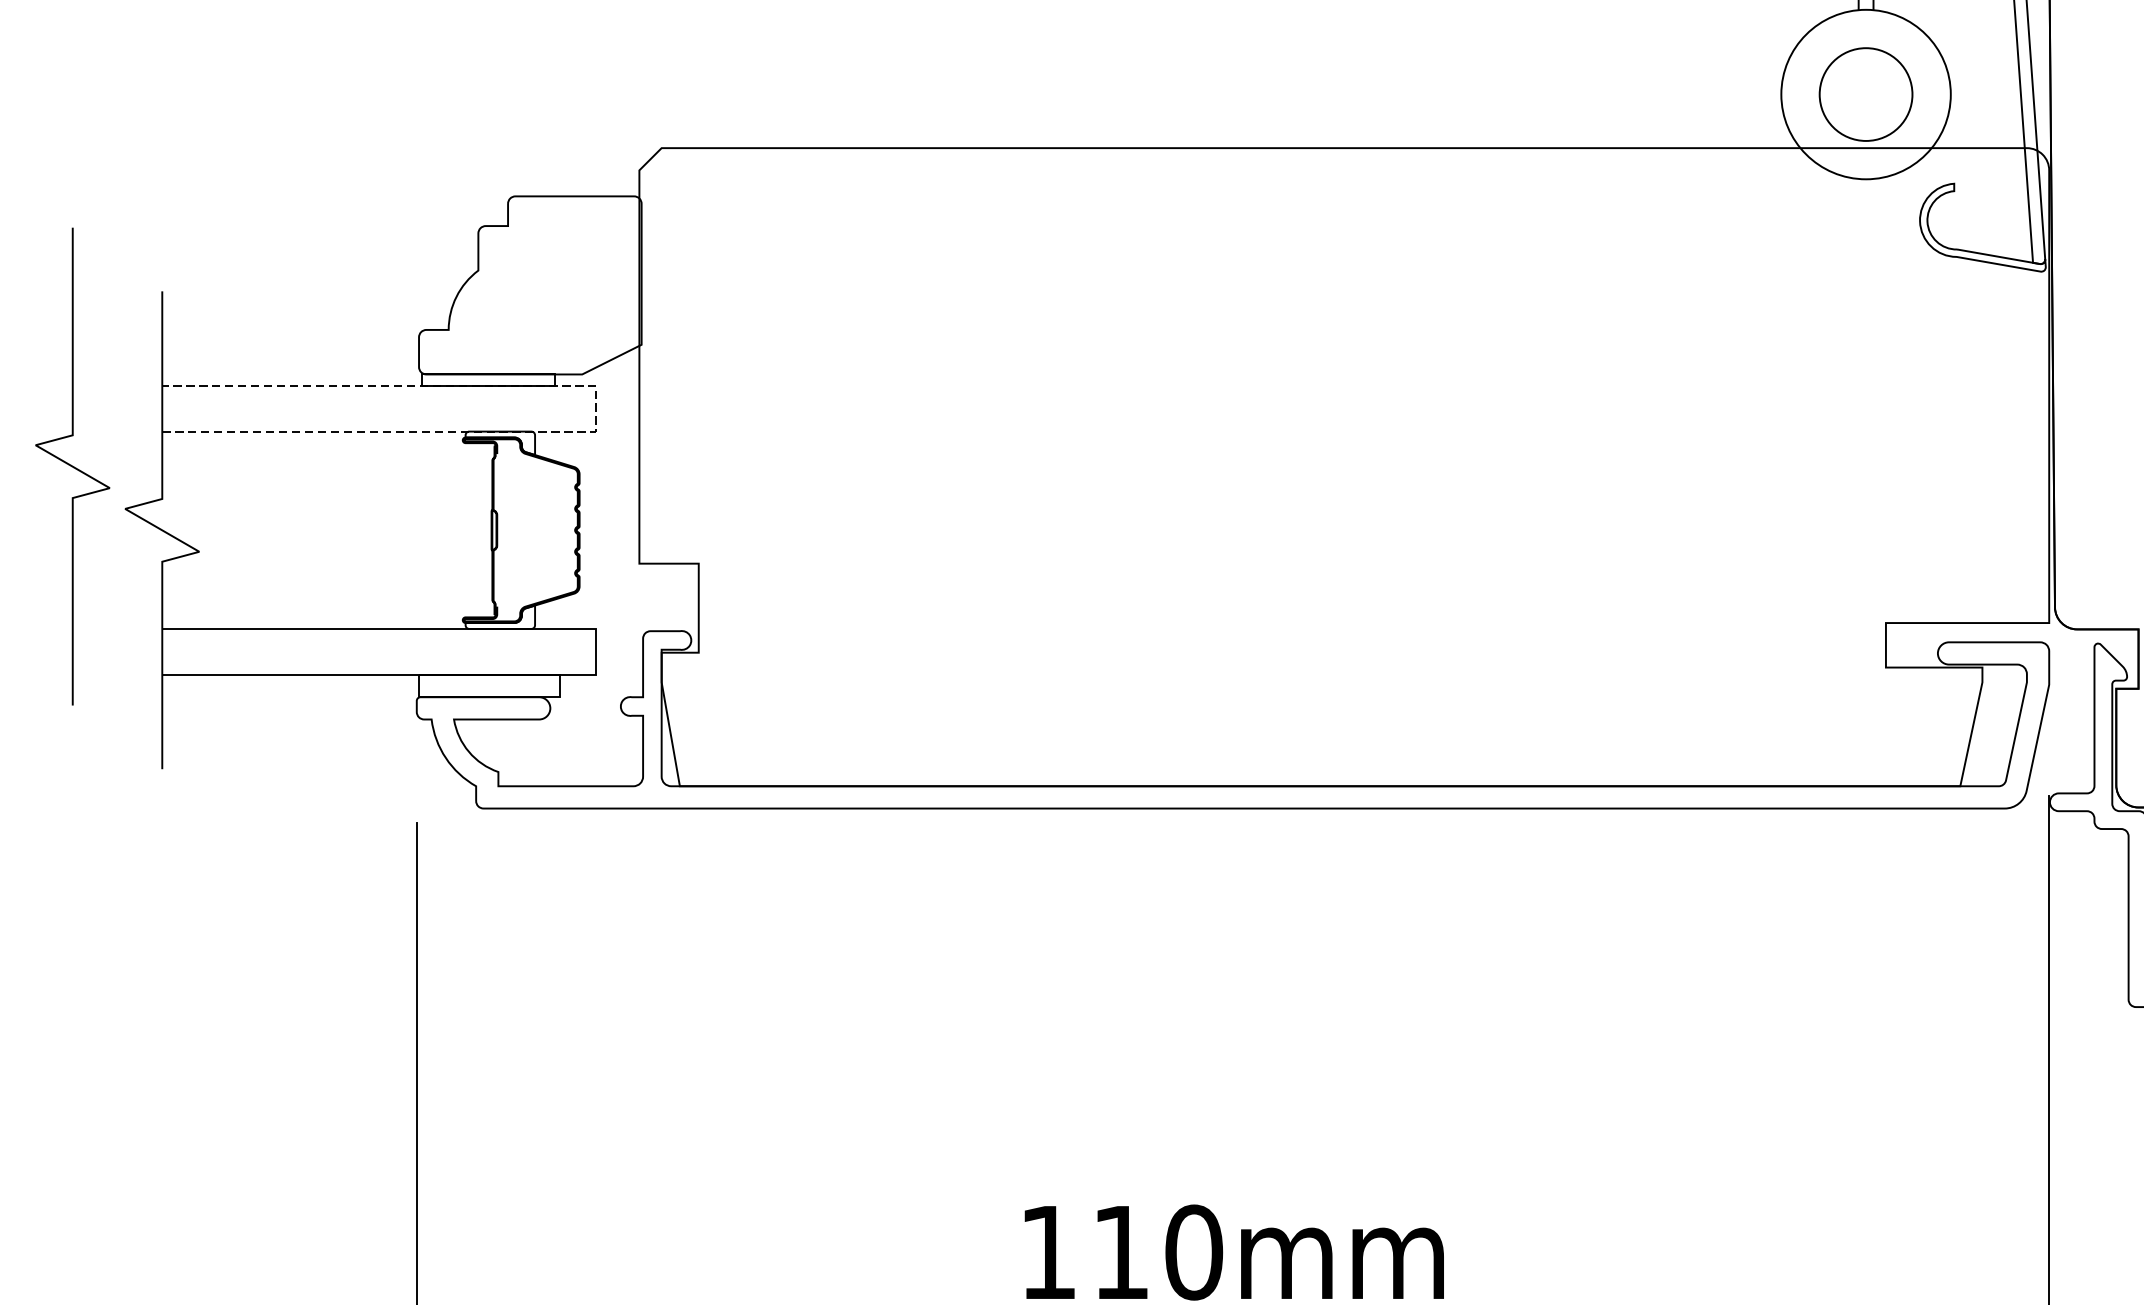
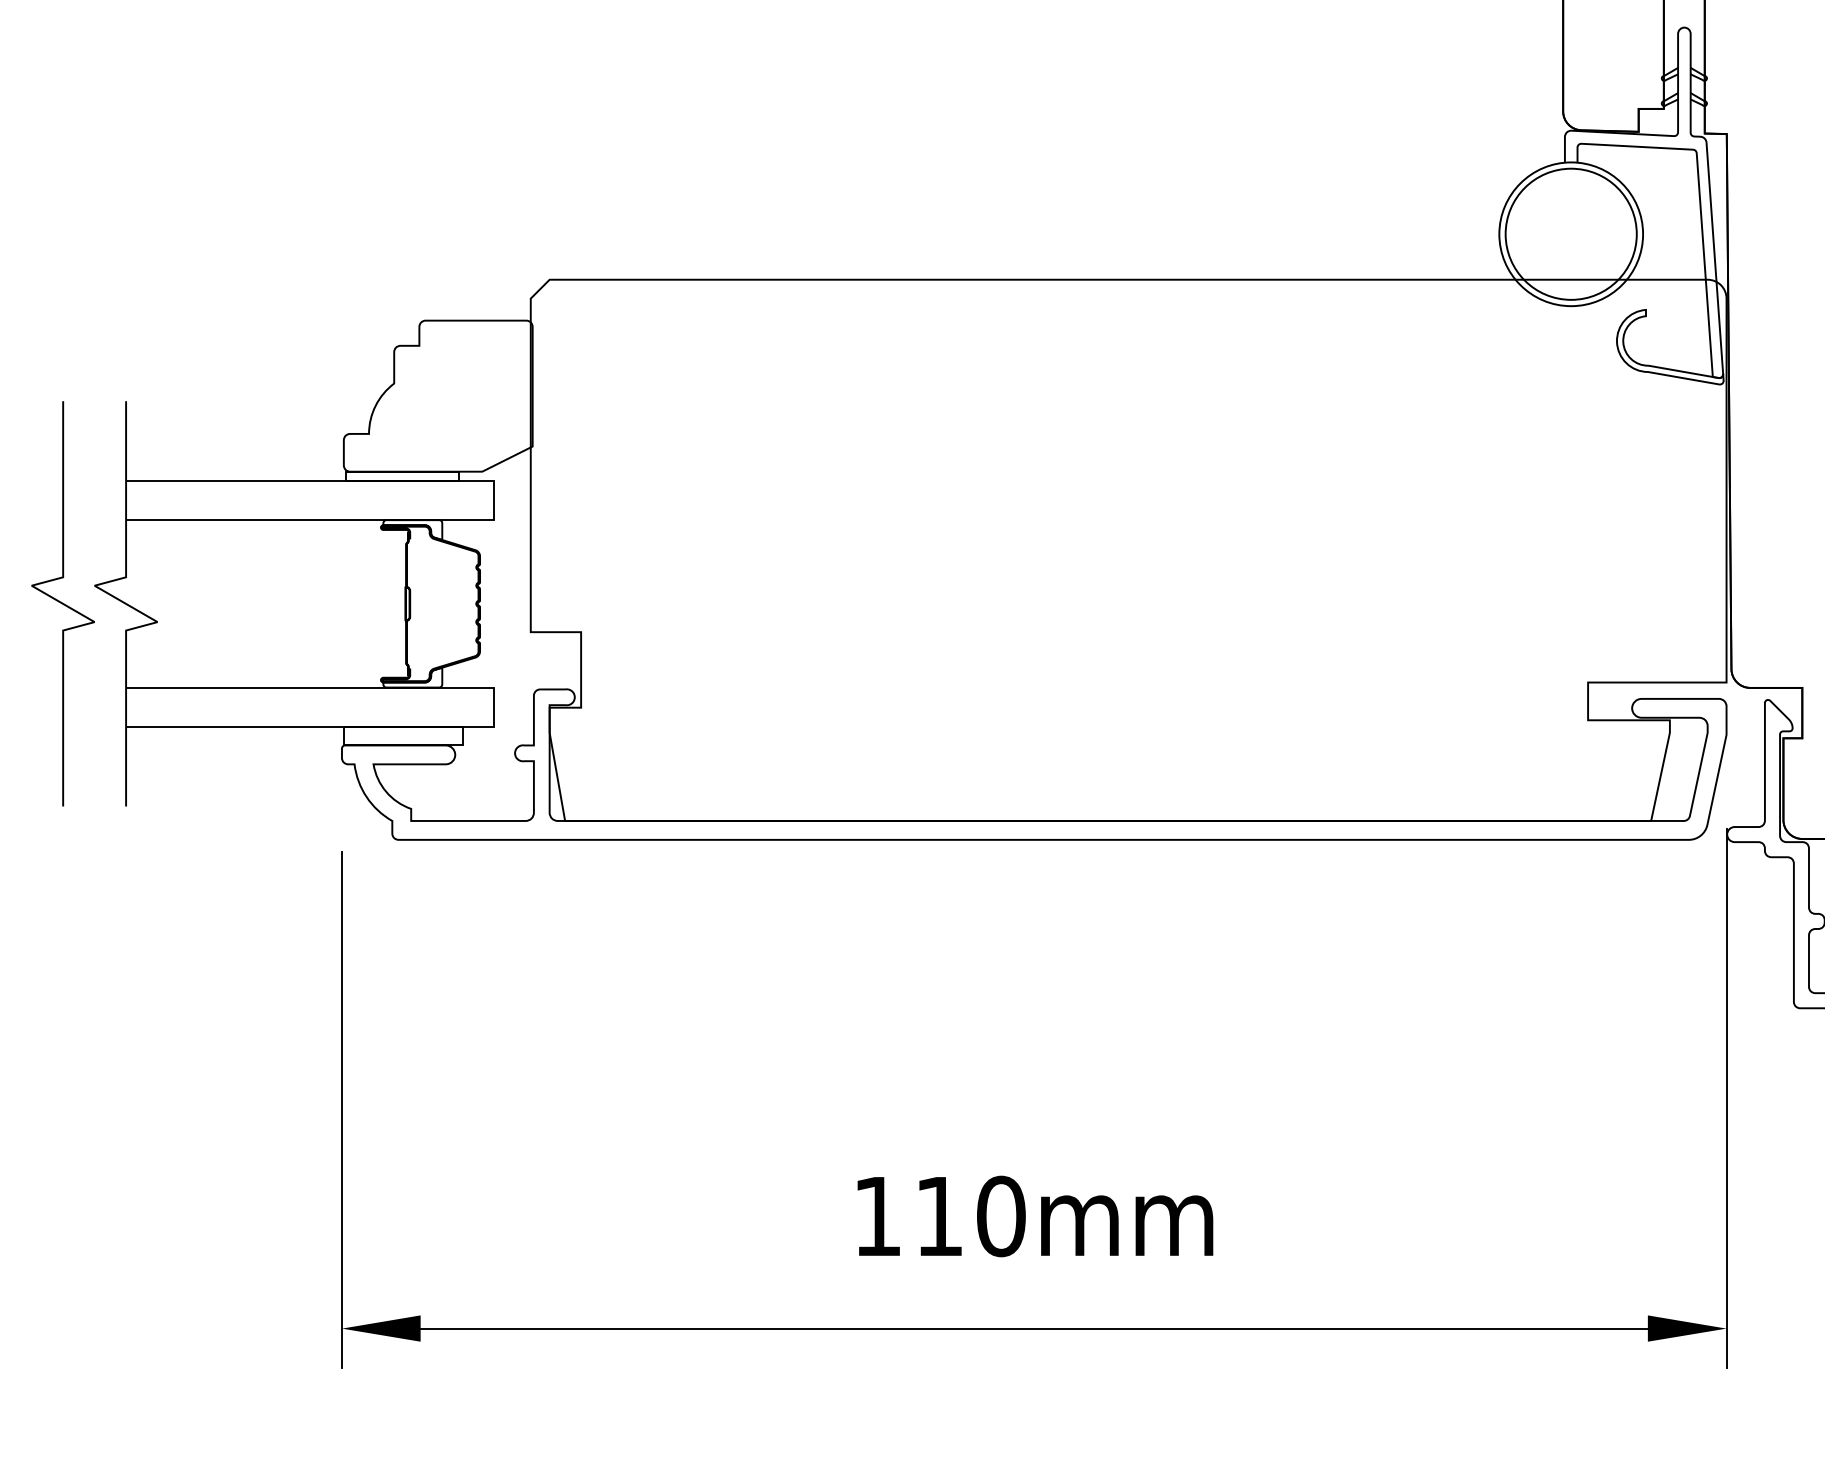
circle: (1865, 93) -> (1570, 233), size x1.67
line: (596, 408) -> (494, 500), dashed -> solid
curve: (71, 466) -> (62, 603), moved

